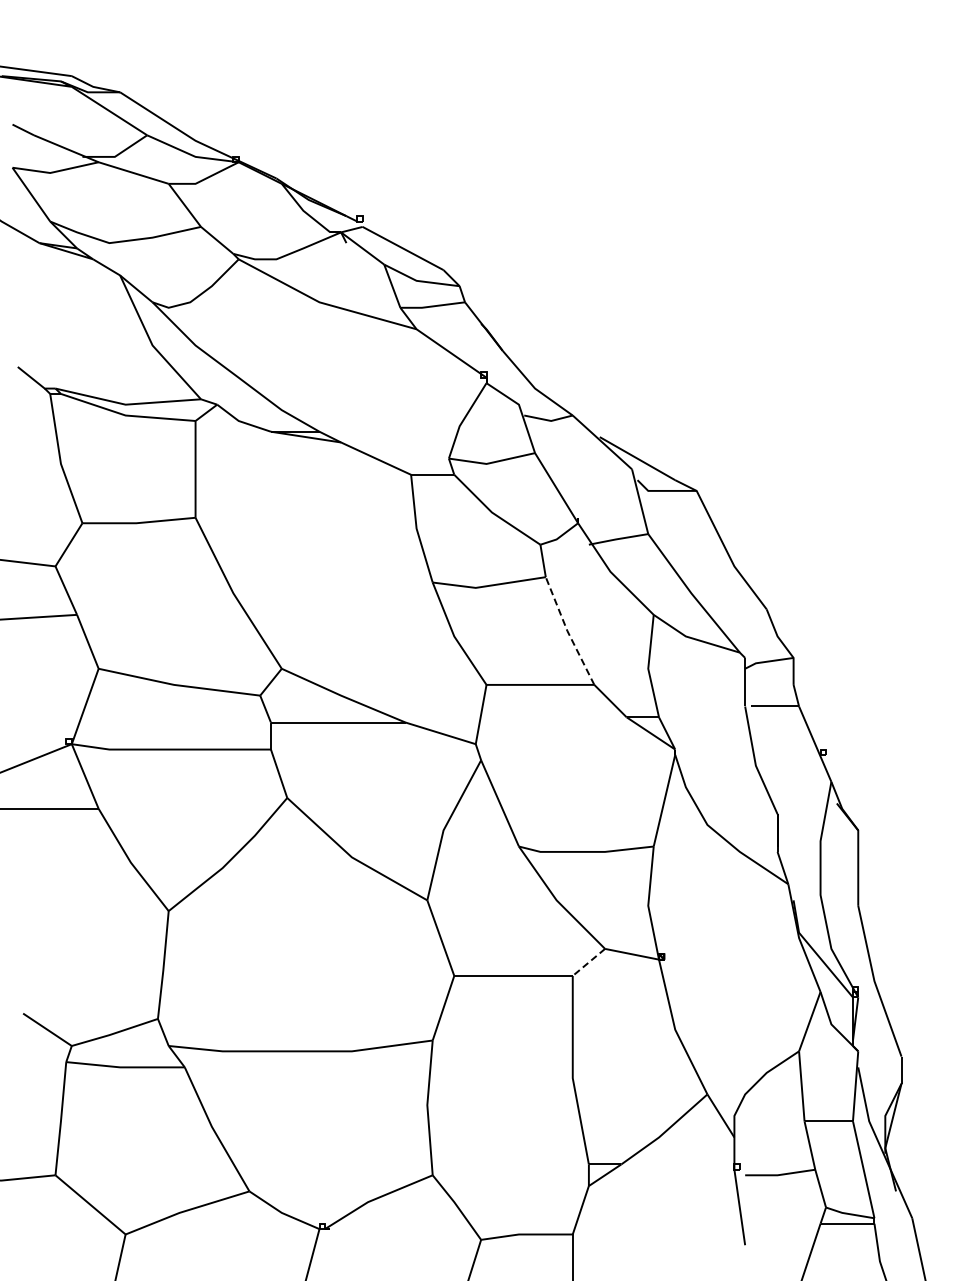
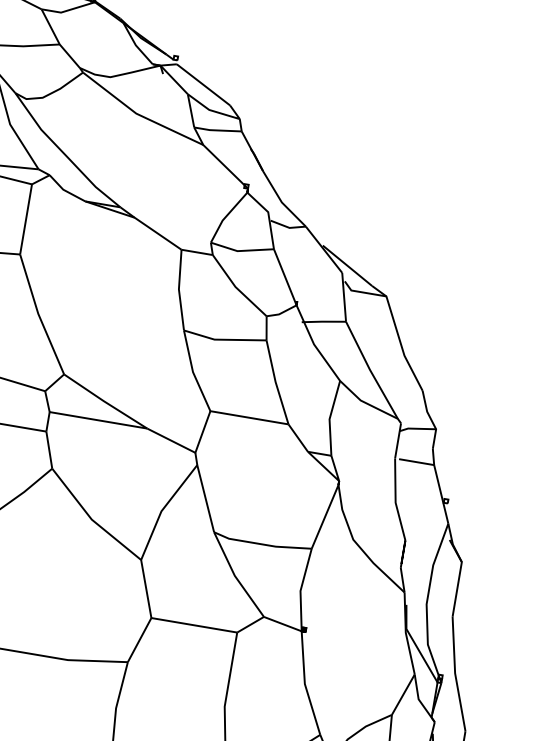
line: (567, 631) -> (275, 382), dashed -> solid
line: (588, 962) -> (250, 624), dashed -> solid

